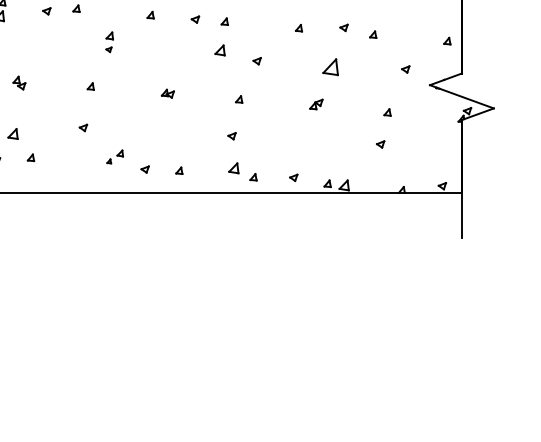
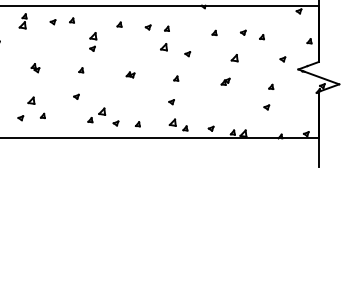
part: (109, 41) -> (93, 41), size x1.43
part: (330, 68) -> (234, 58), size x0.62
part: (114, 157) -> (96, 115), size x1.67

